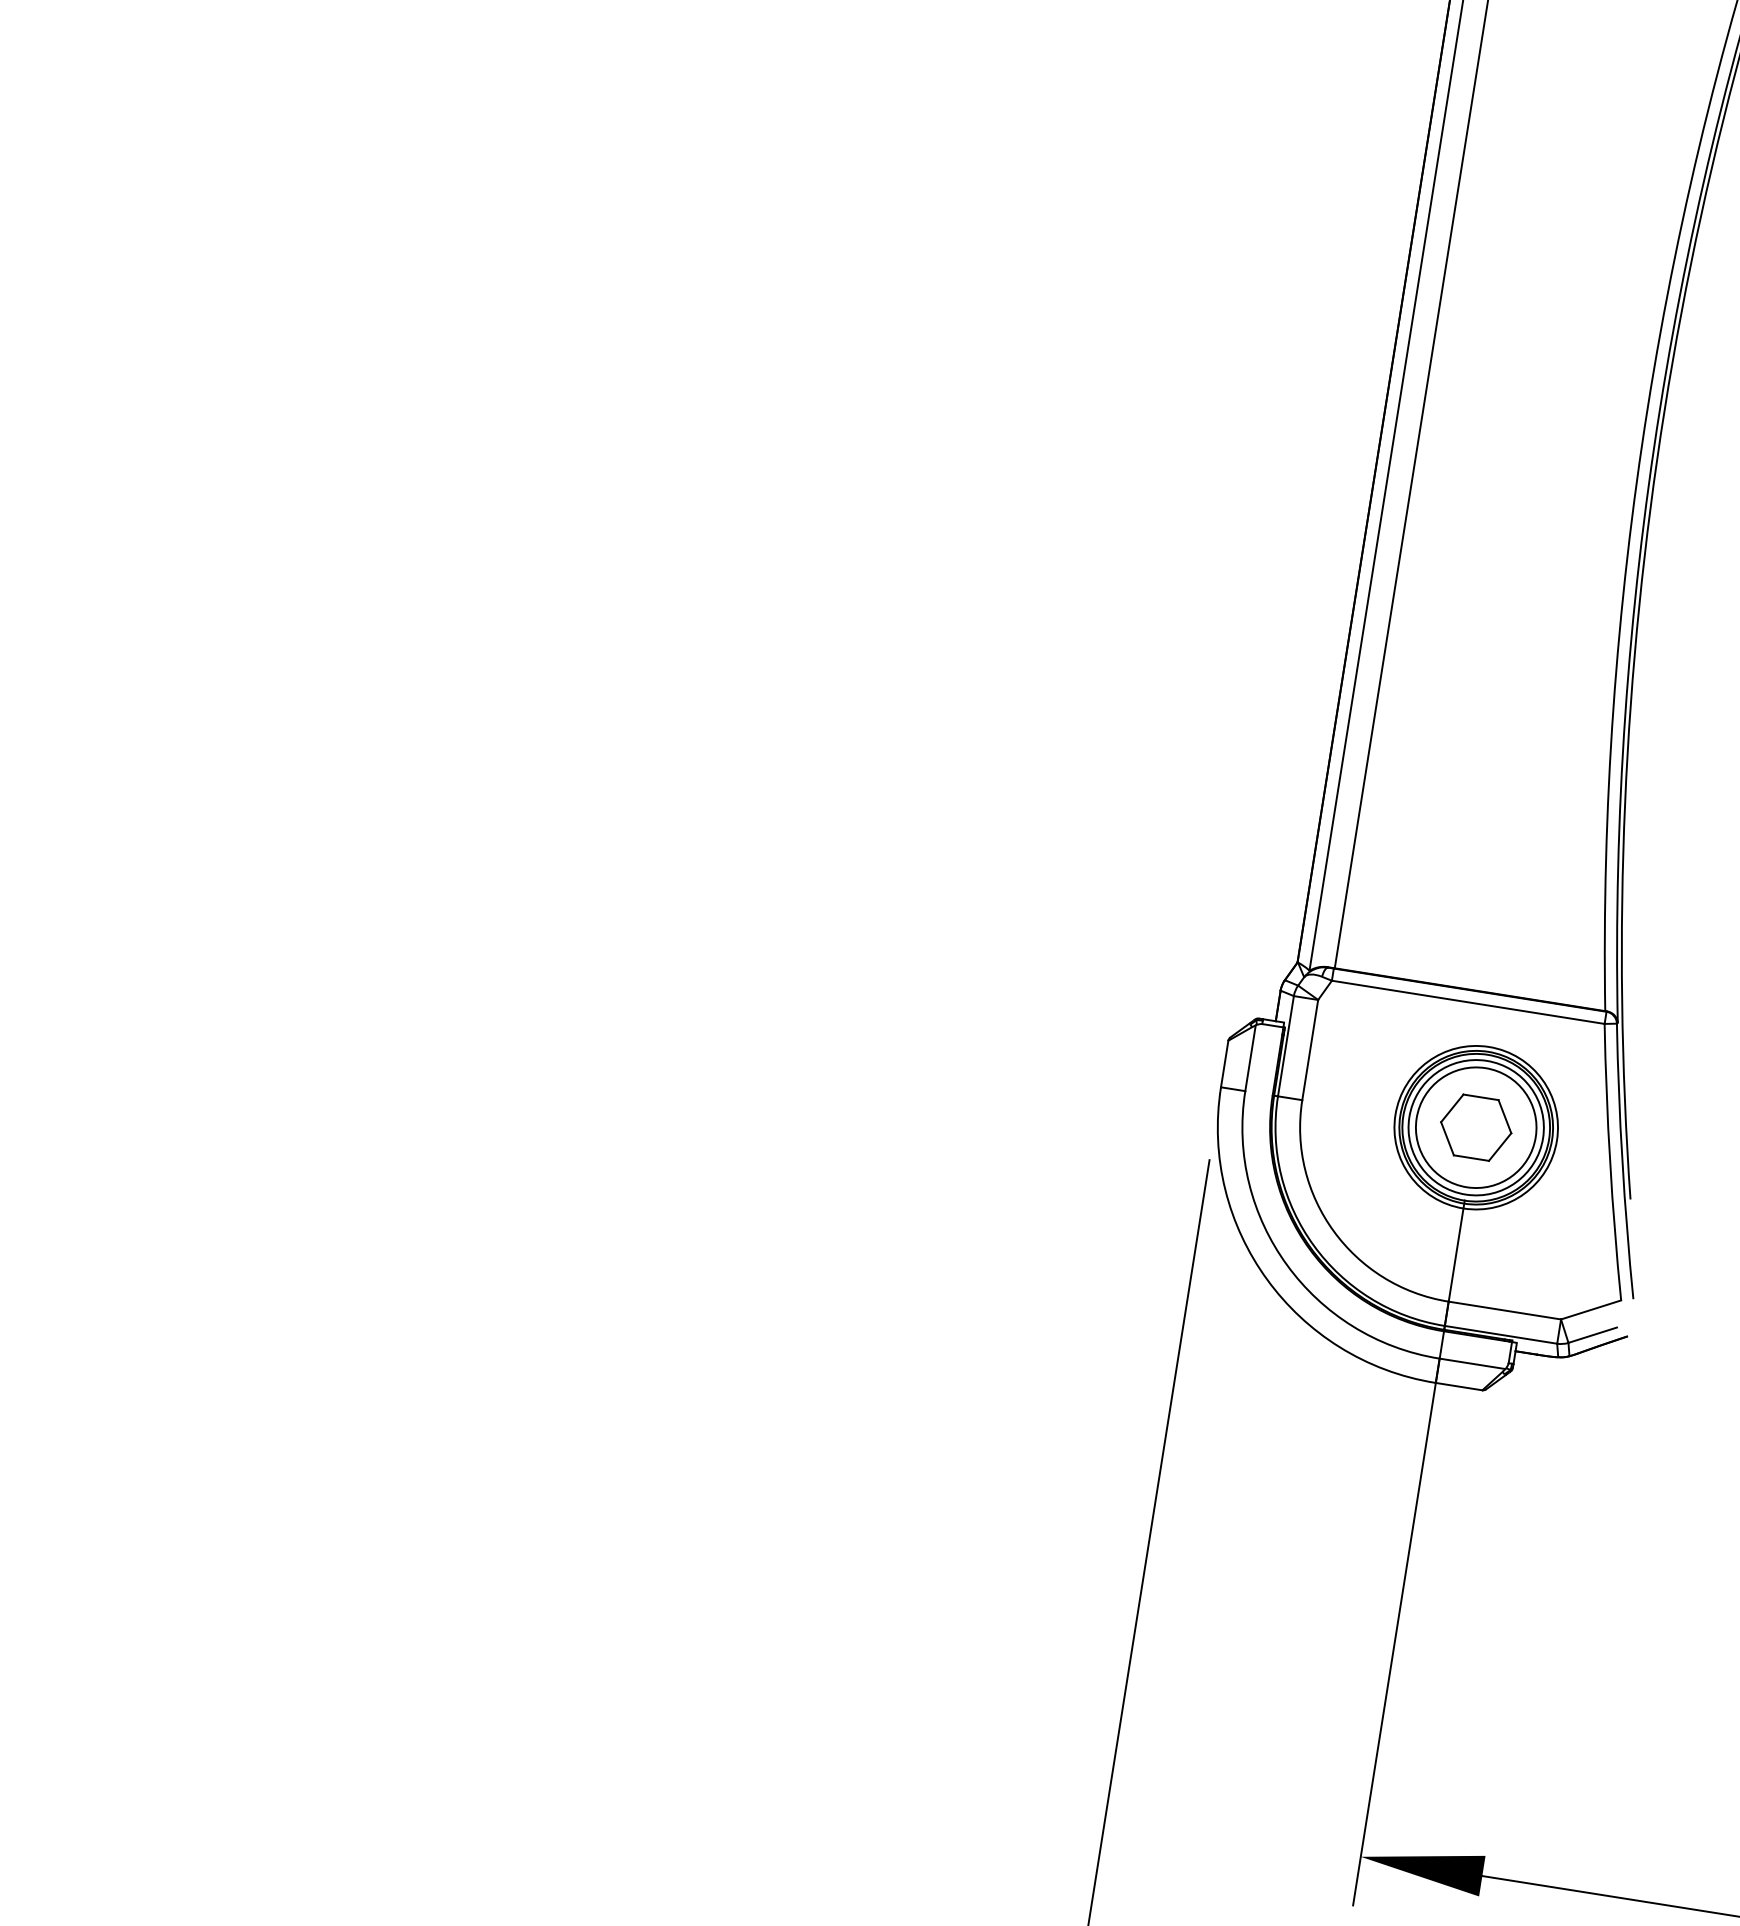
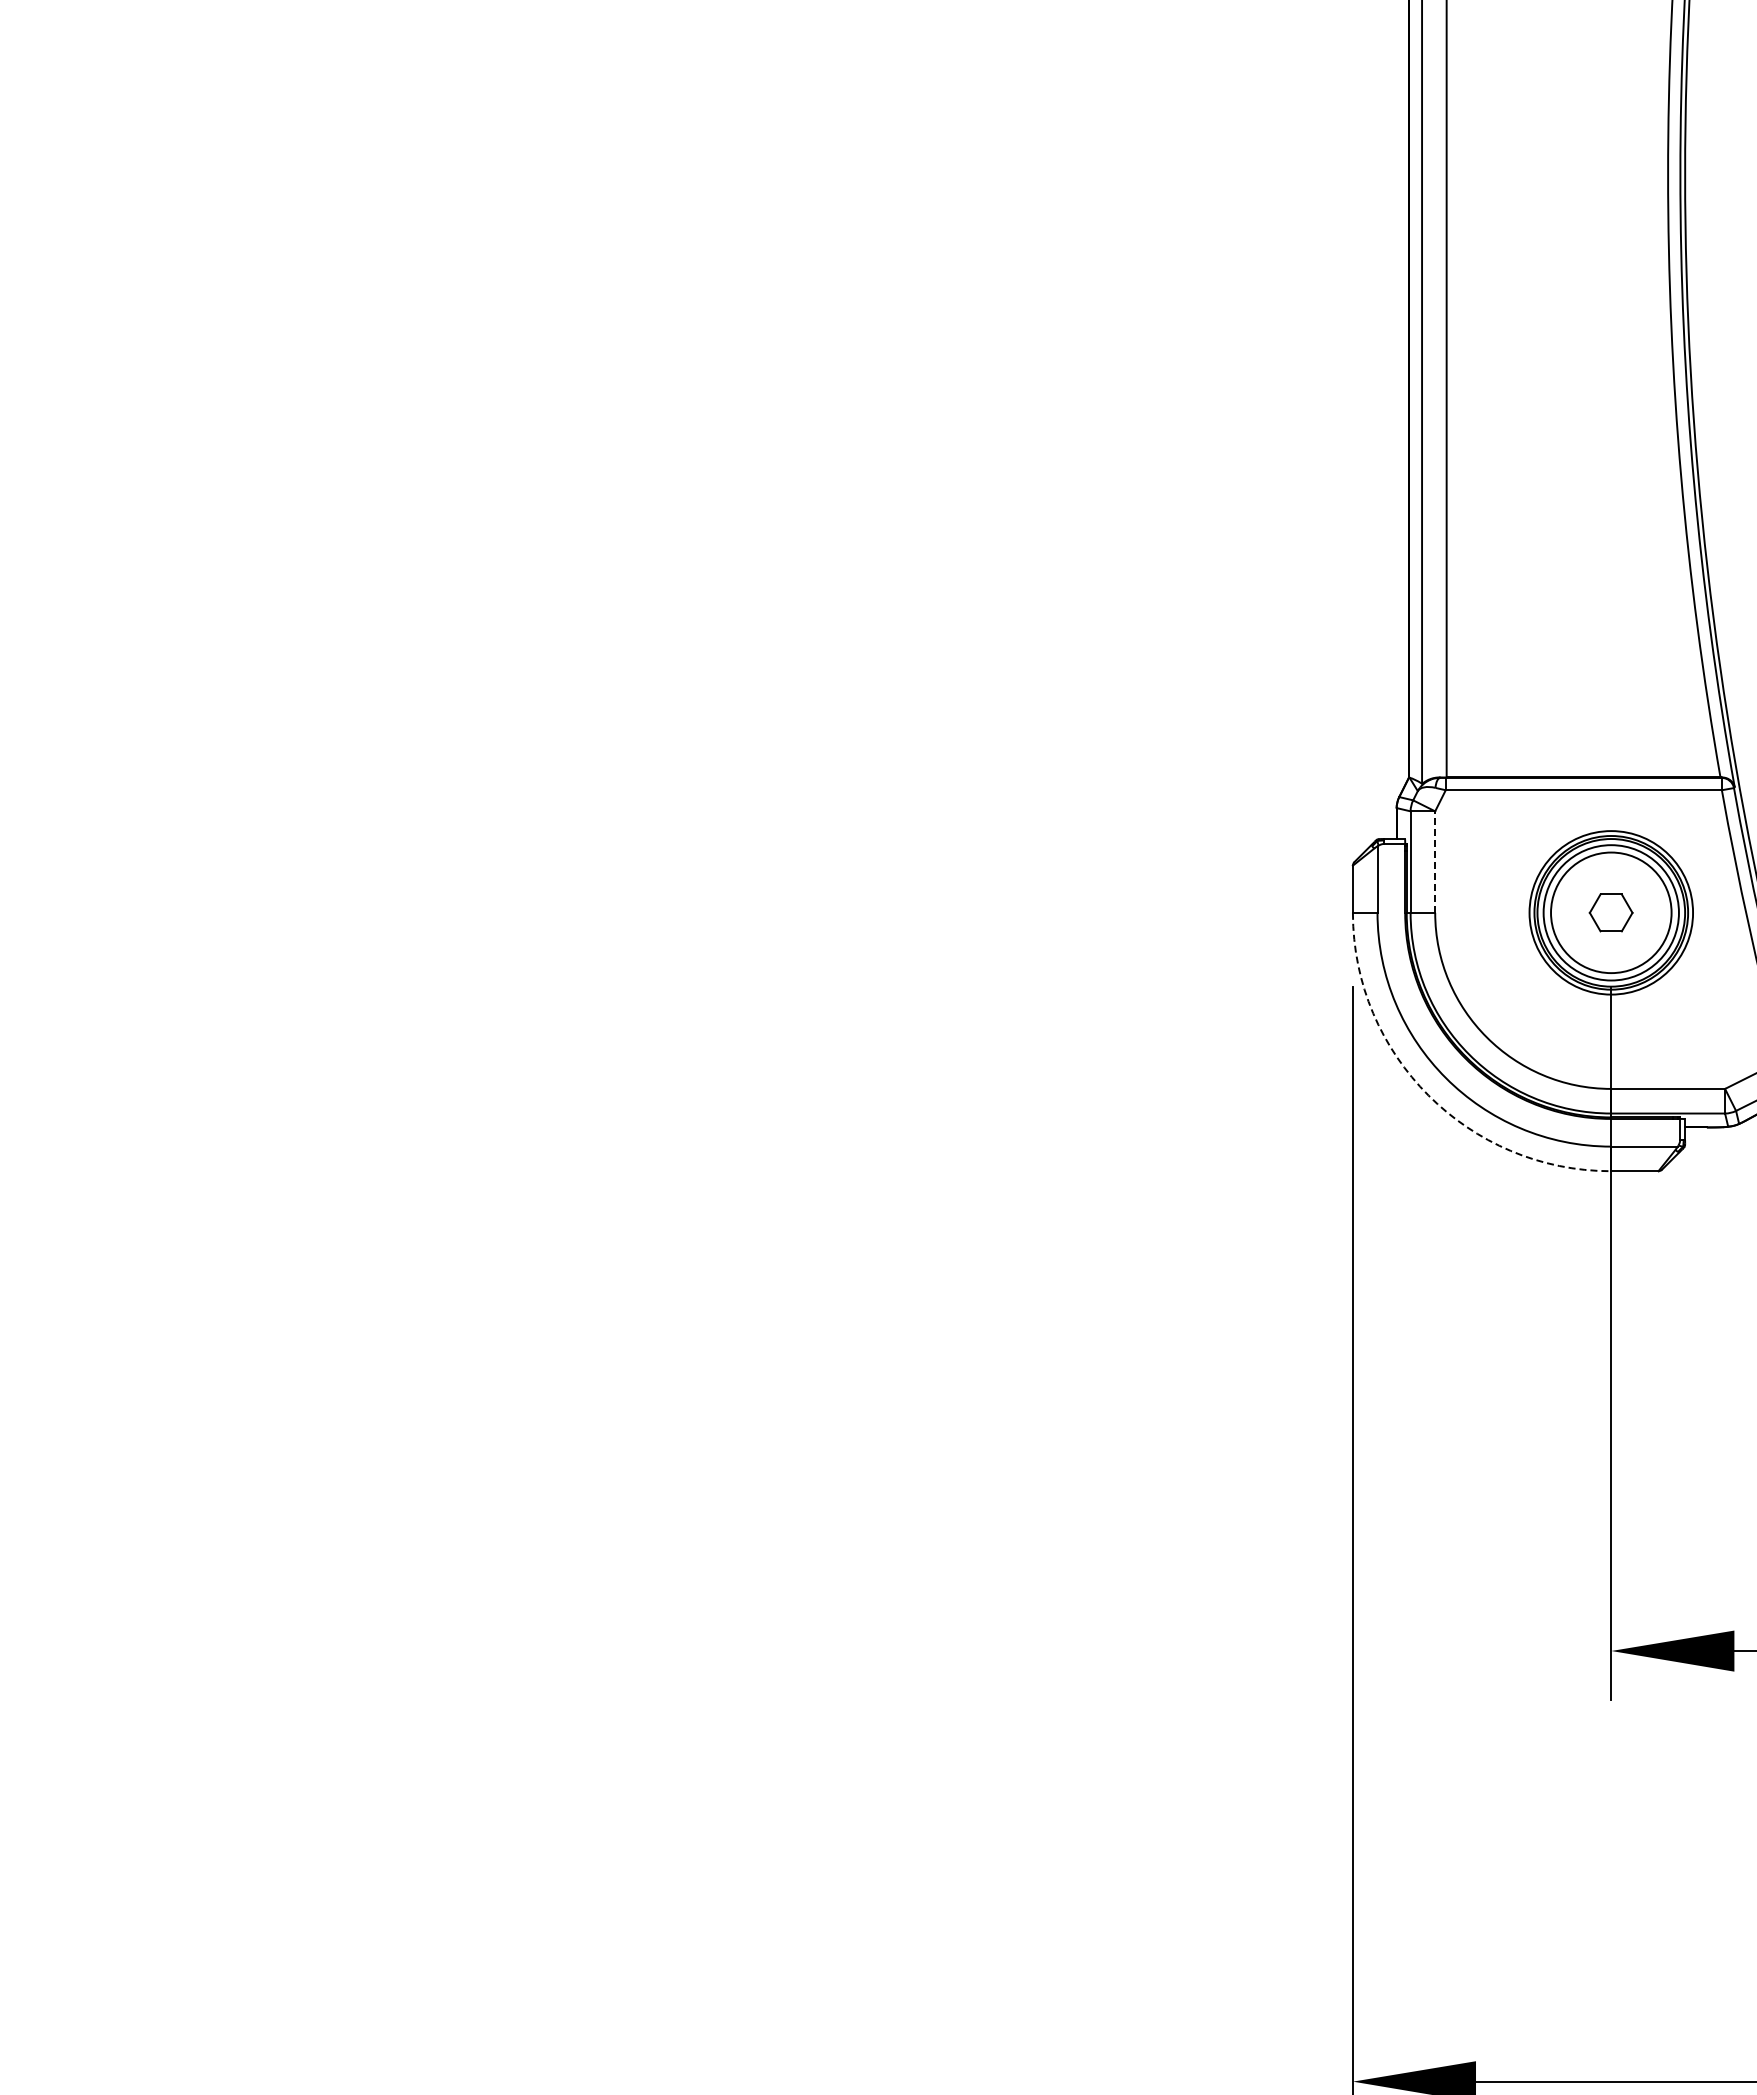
line: (1310, 1050) -> (1435, 862), solid -> dashed
part: (1475, 1127) -> (1610, 912), size x0.6
arc: (1267, 1279) -> (1428, 1095), solid -> dashed

